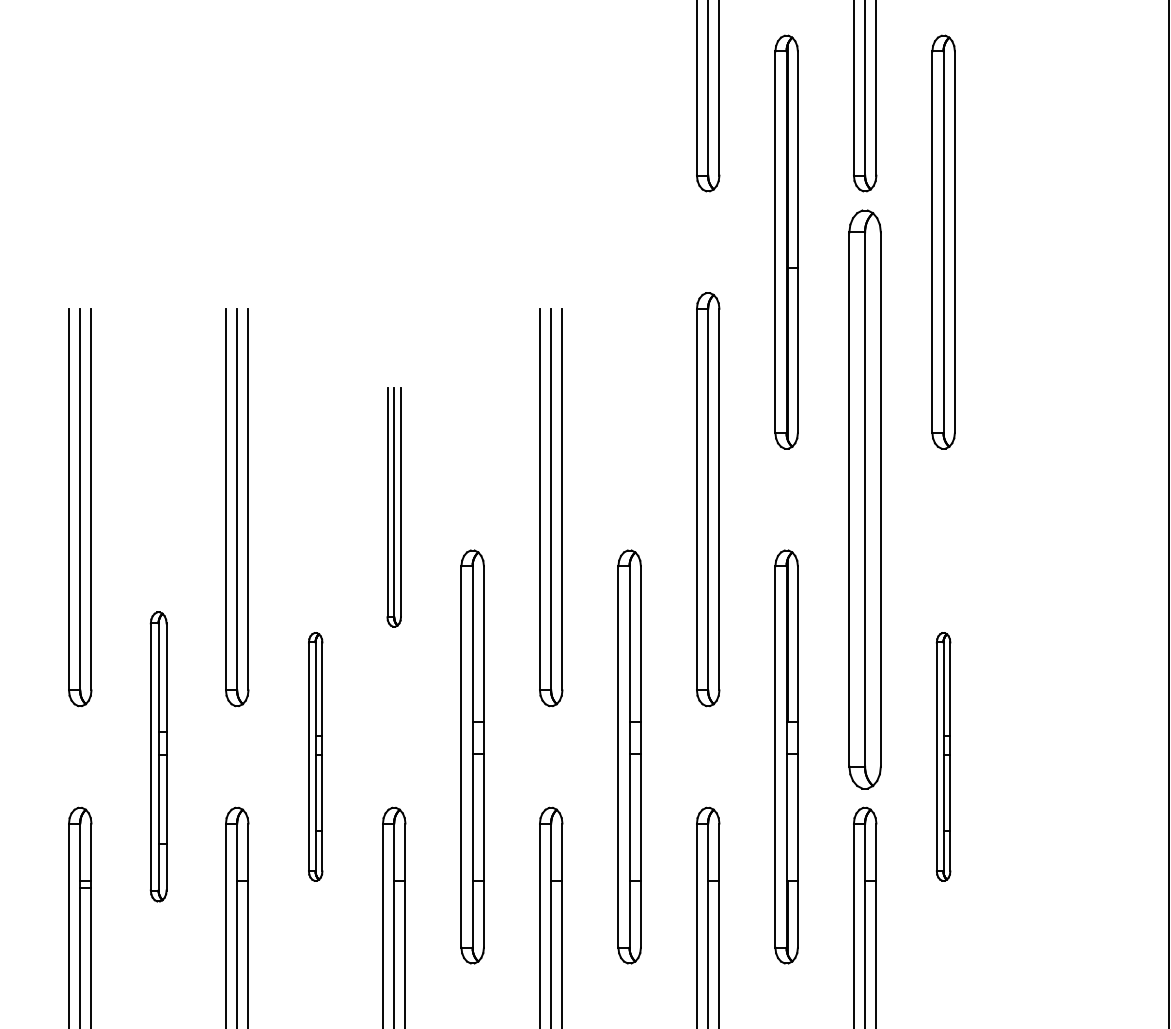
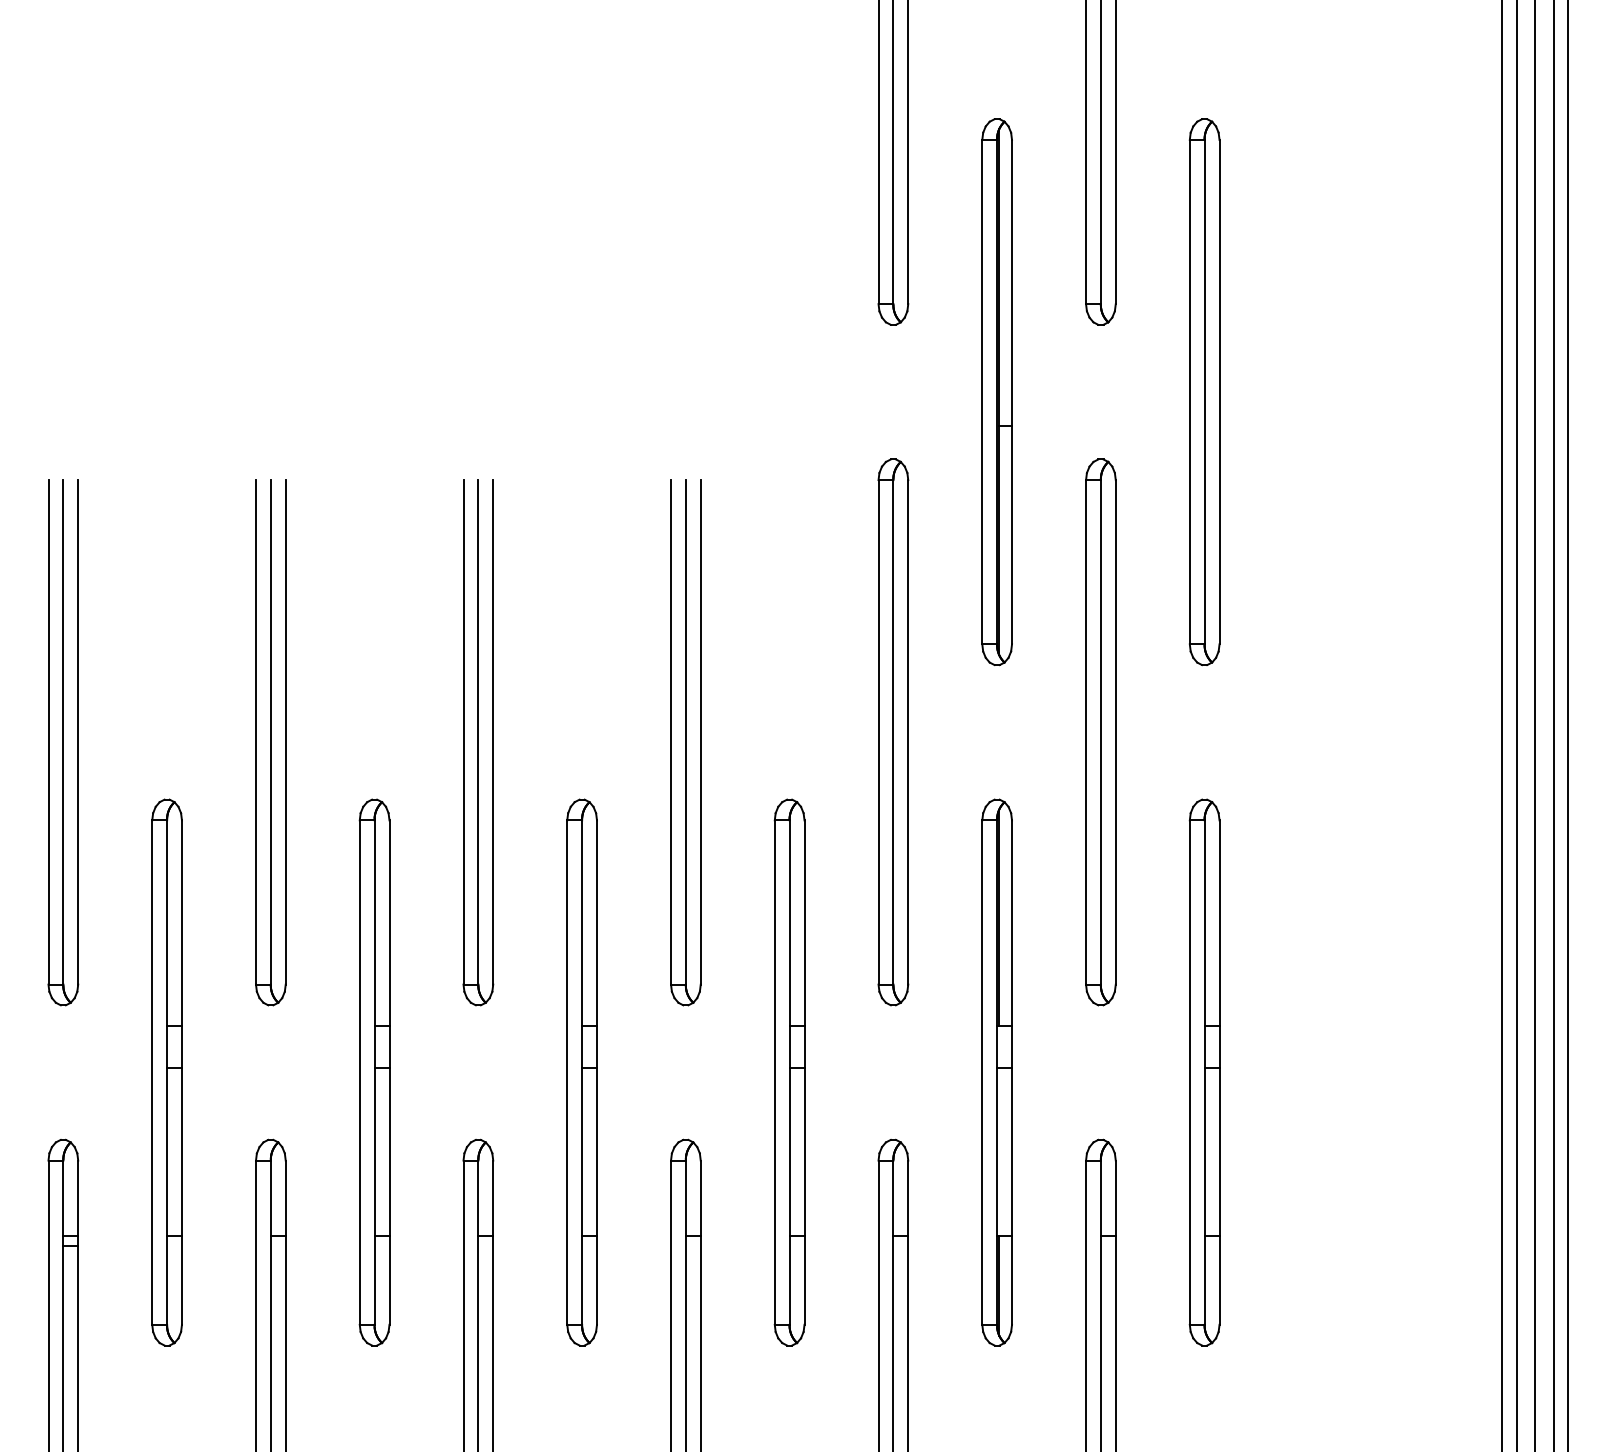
part: (864, 499) -> (1100, 732), size x0.71
part: (394, 507) -> (478, 742), size x1.67
part: (158, 756) -> (166, 1072), size x1.43
part: (315, 756) -> (374, 1072), size x1.67
part: (943, 756) -> (1204, 1072), size x1.67

